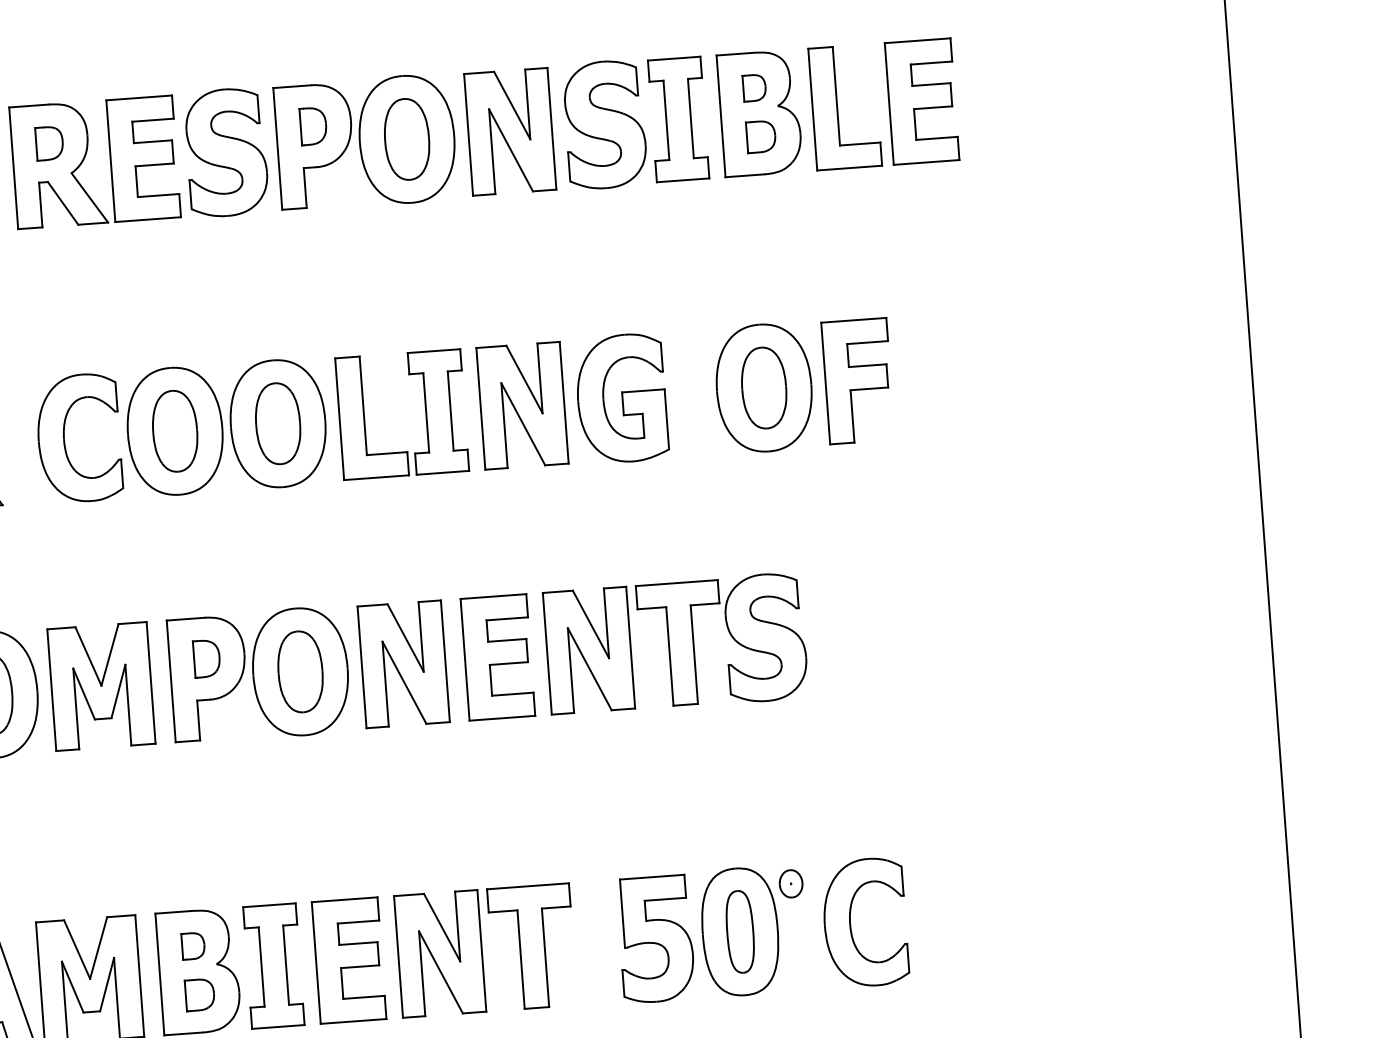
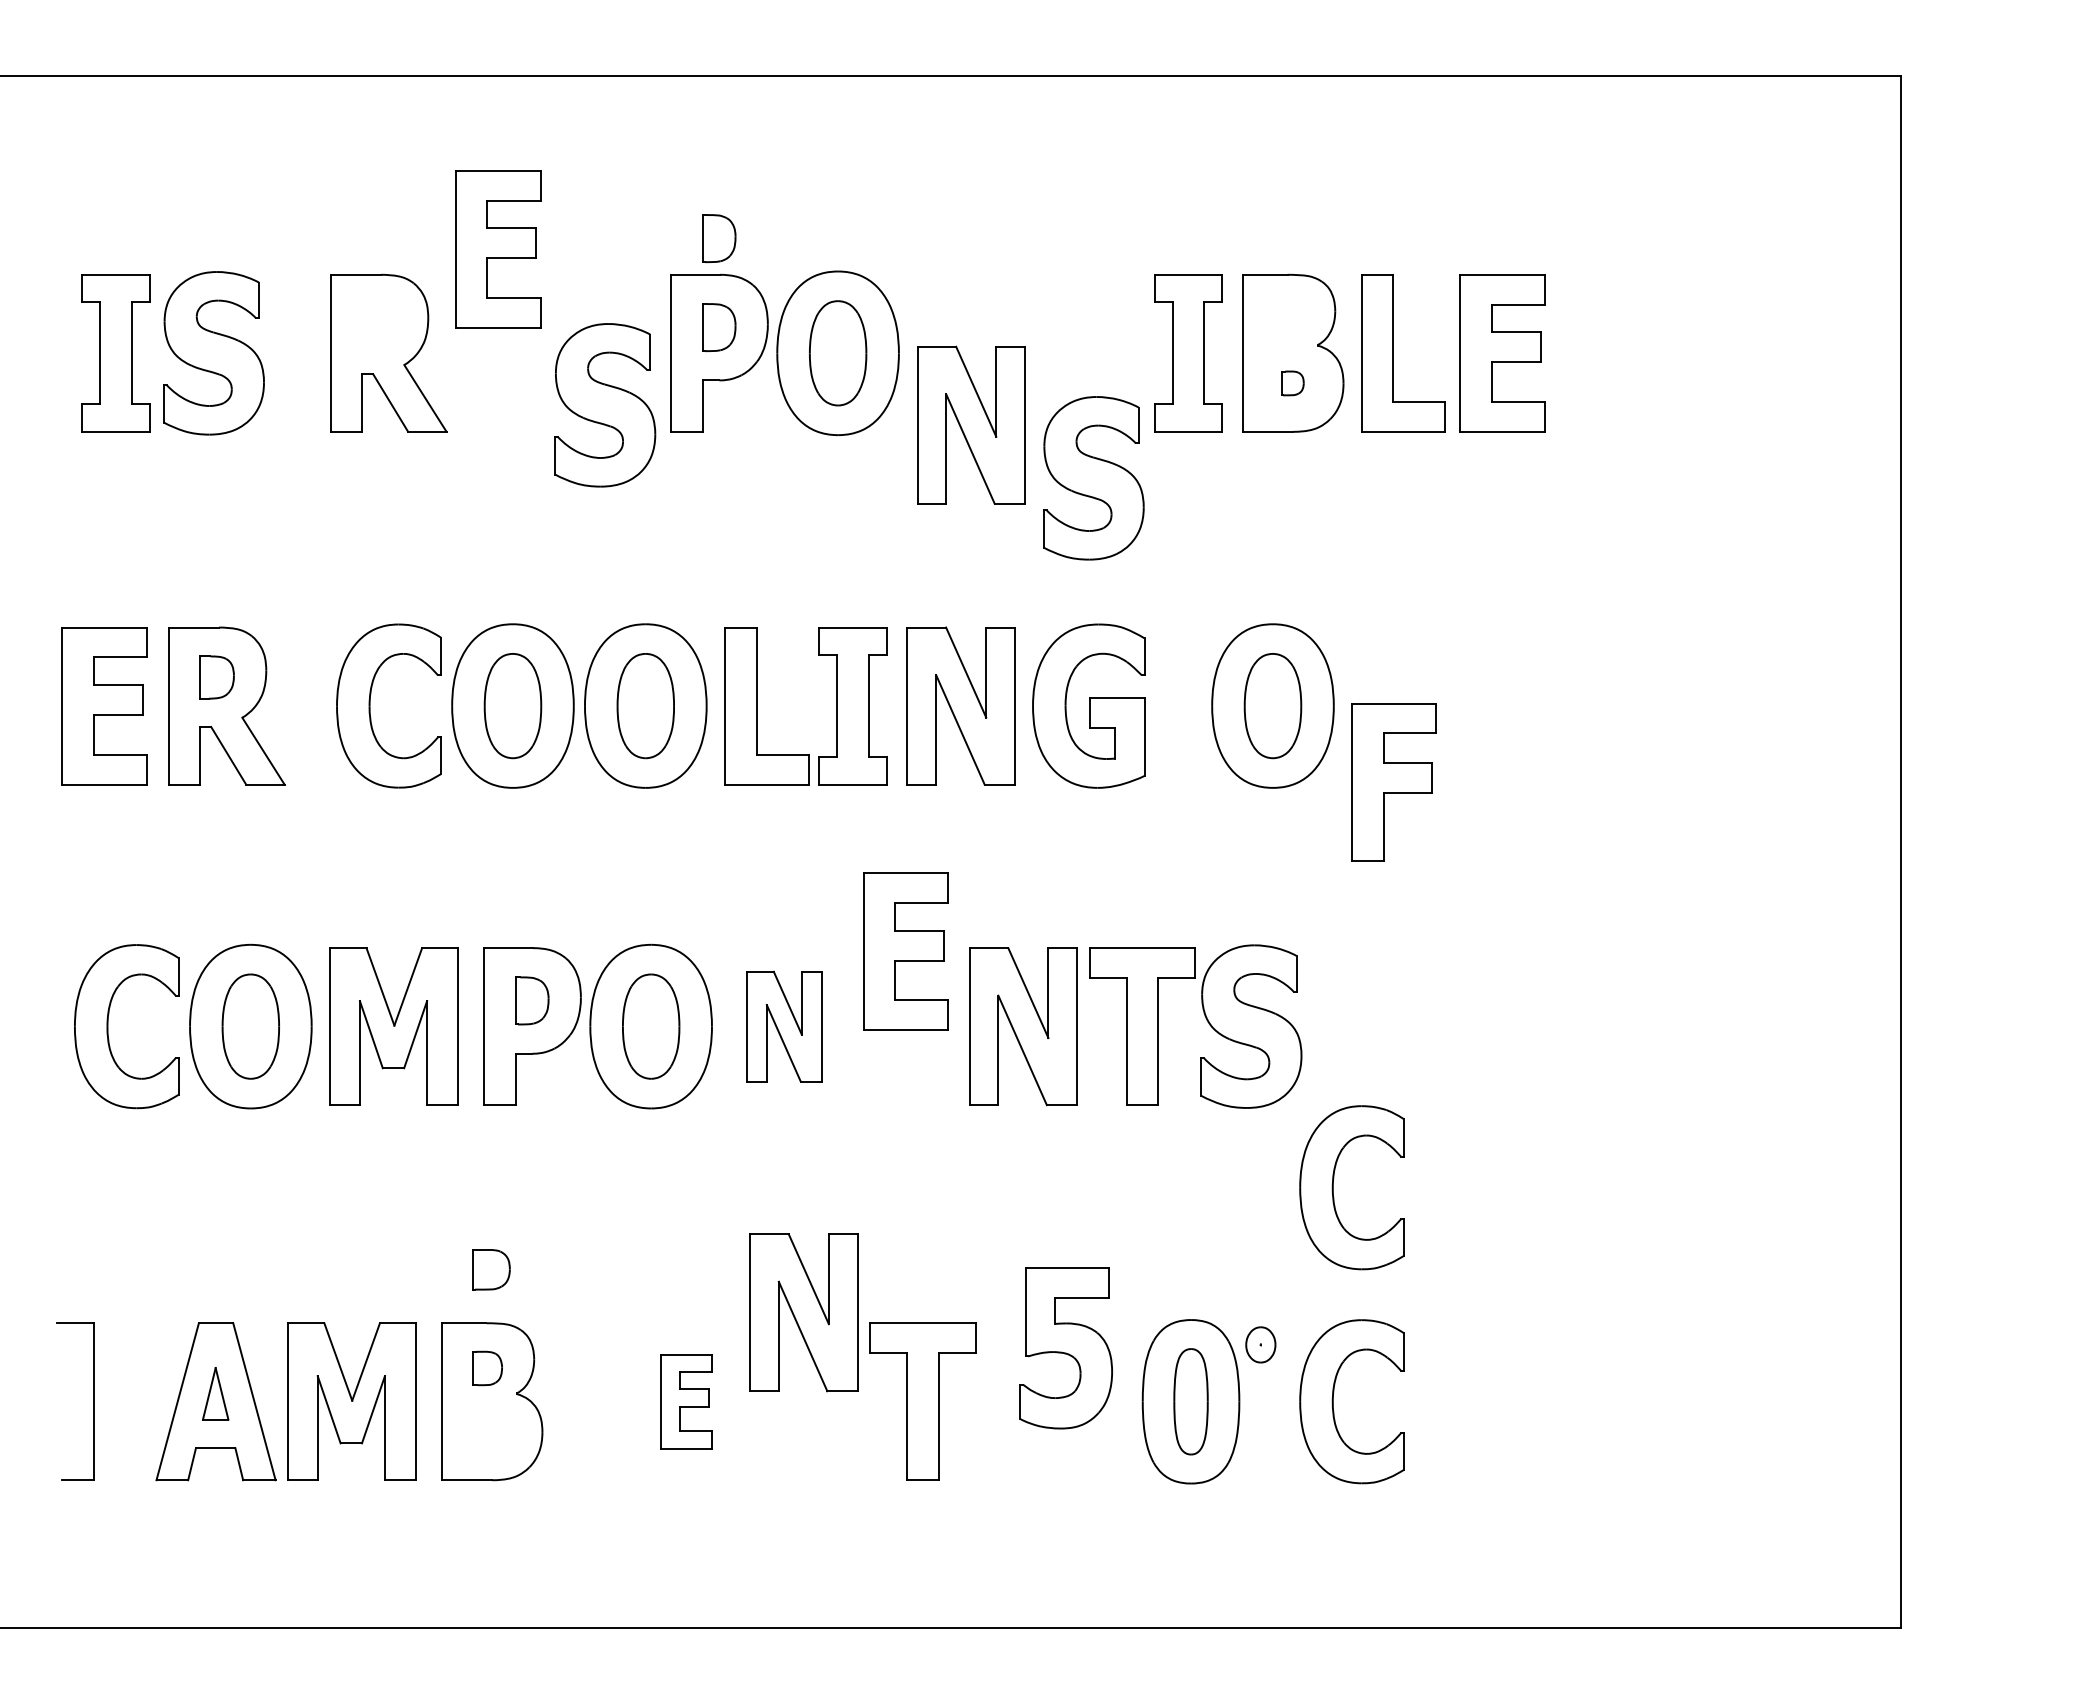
part: (308, 57) -> (719, 238), added
part: (754, 87) -> (1289, 319), removed
part: (605, 125) -> (1093, 478), moved
part: (510, 131) -> (971, 424), moved
part: (760, 136) -> (1292, 383), size x0.6
part: (49, 143) -> (378, 324), removed
part: (226, 152) -> (605, 405), moved
part: (143, 158) -> (498, 249), moved
part: (857, 381) -> (1393, 782), moved
part: (497, 657) -> (905, 951), moved
part: (403, 664) -> (784, 1026), size x0.7
part: (838, 757) -> (1333, 1187), added
part: (655, 939) -> (1065, 1348), moved
part: (439, 953) -> (803, 1312), moved
part: (349, 960) -> (686, 1401), size x0.6
part: (273, 965) -> (588, 1401), removed
part: (199, 994) -> (491, 1269), moved

